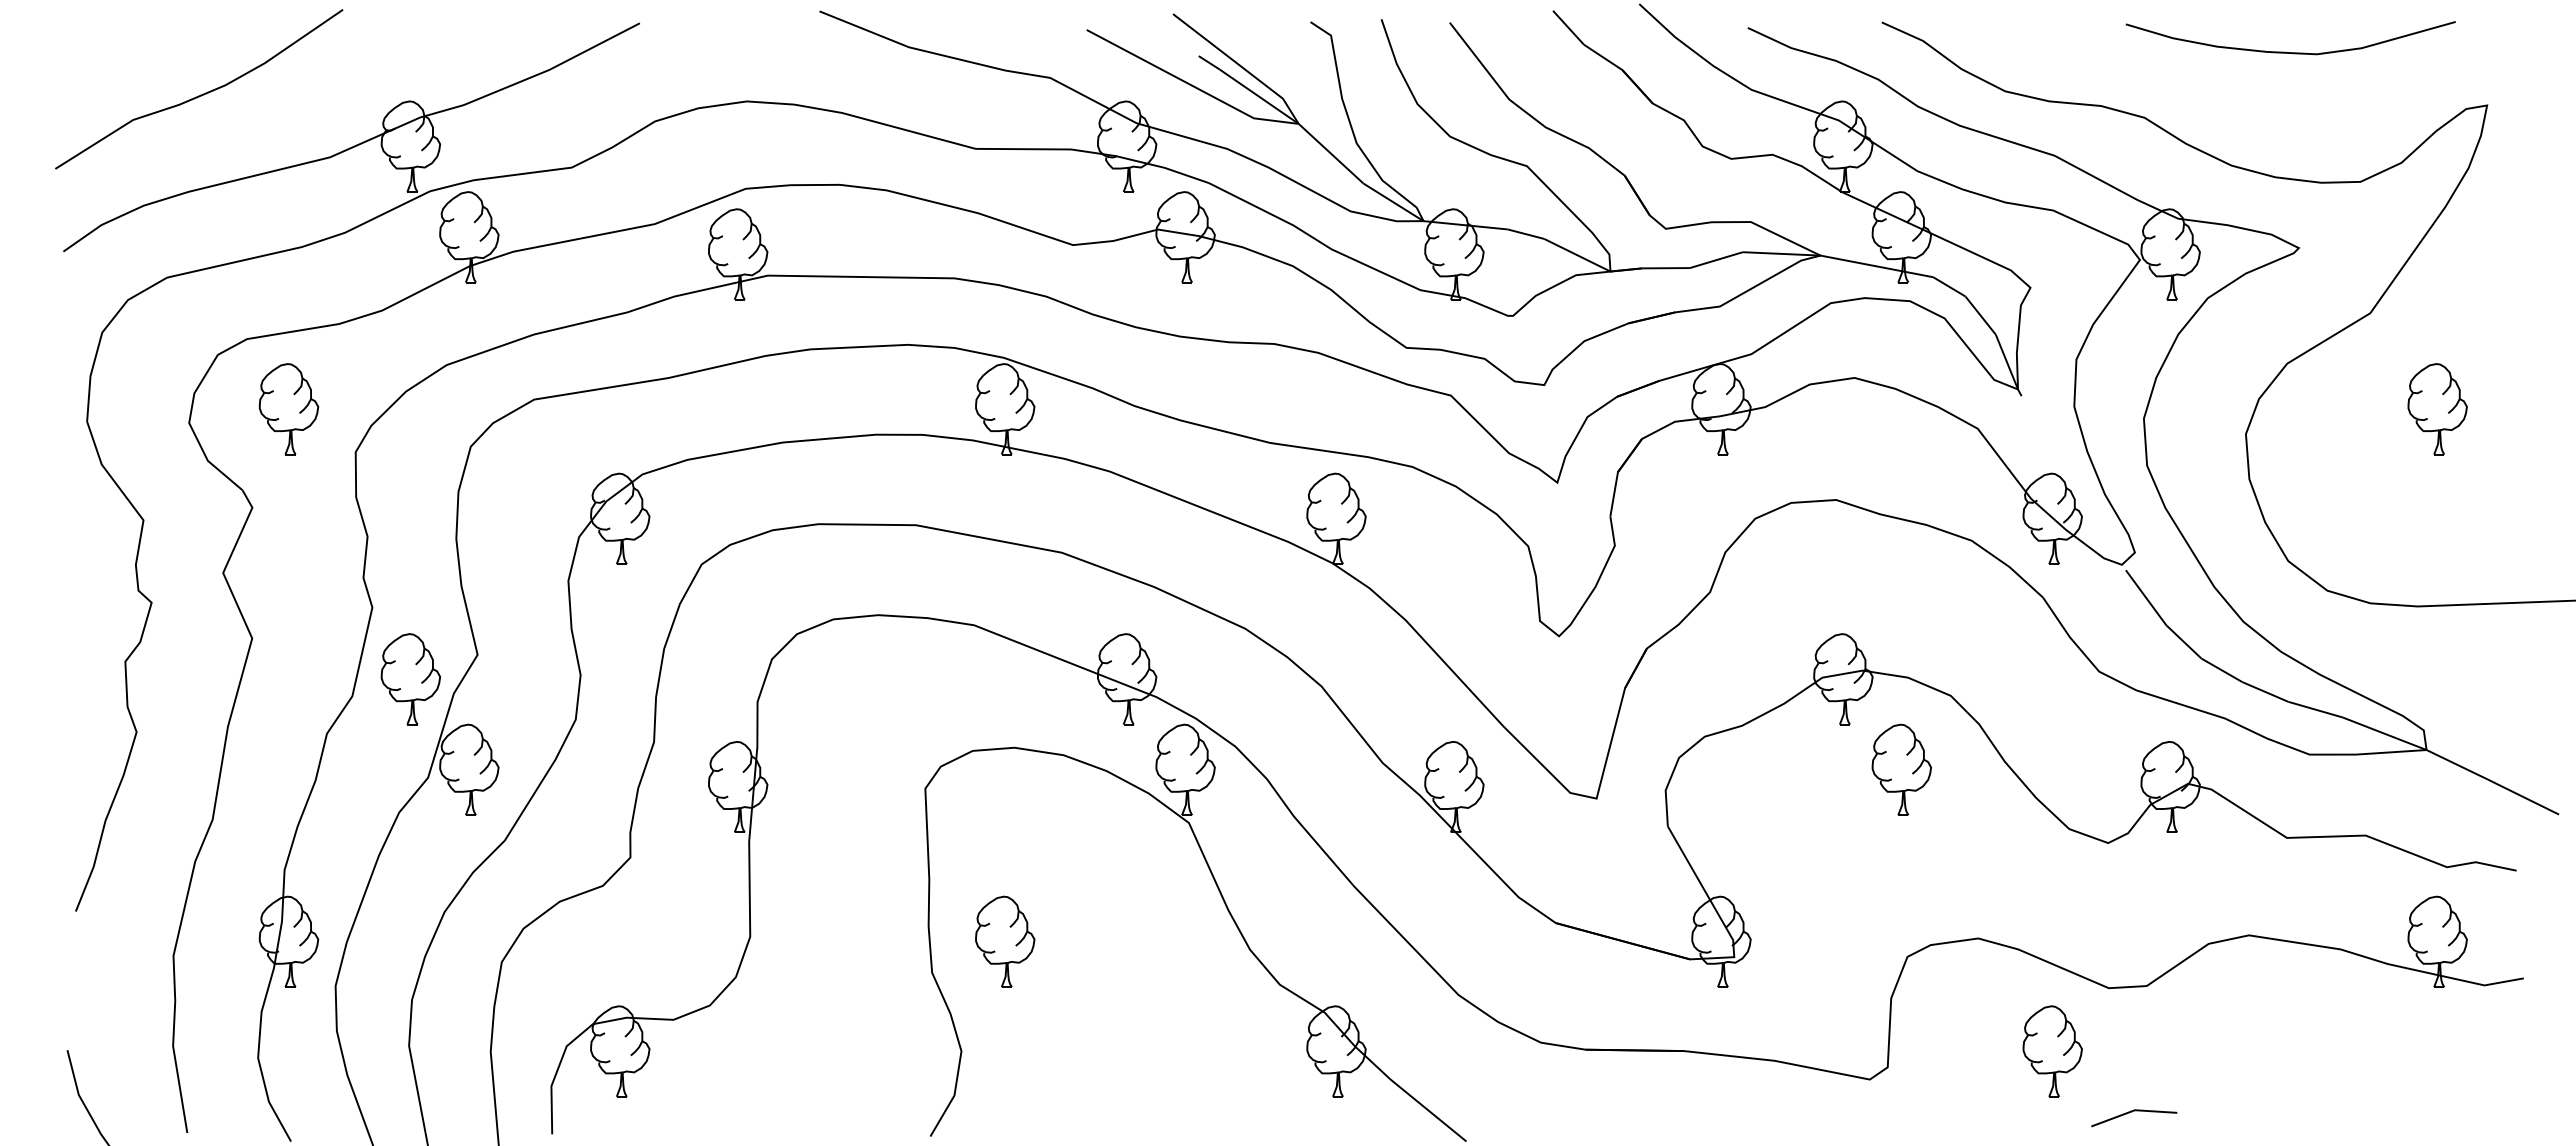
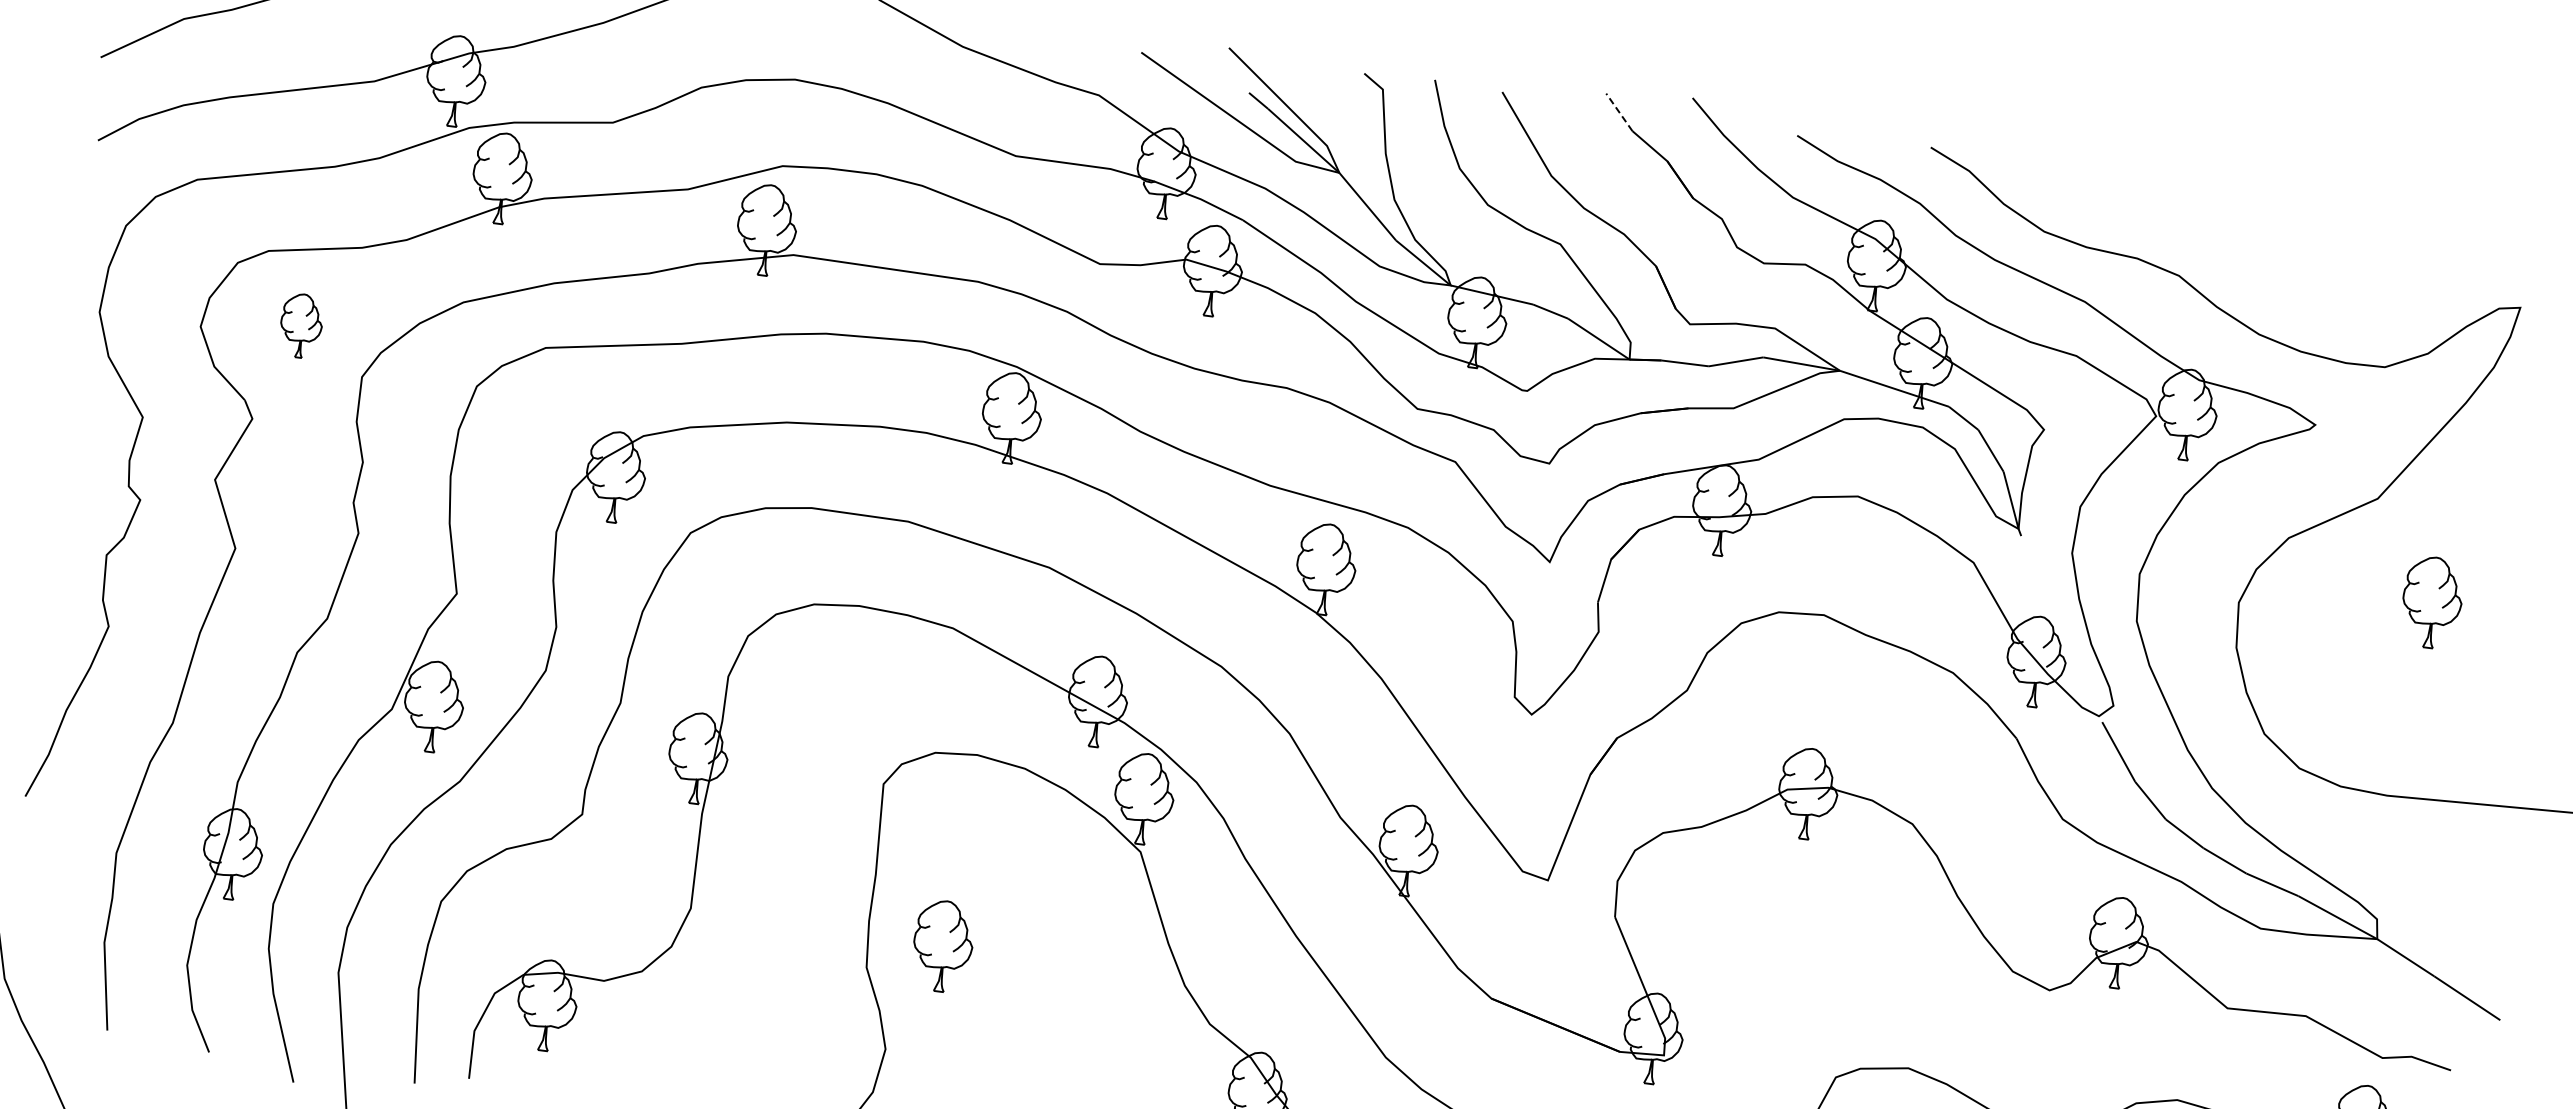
line: (1568, 27) -> (1619, 112), solid -> dashed
curve: (2285, 51) -> (2327, 228), removed
part: (288, 409) -> (300, 326), size x0.7
part: (410, 679) -> (387, 609), removed
part: (1901, 769) -> (1854, 890), removed

